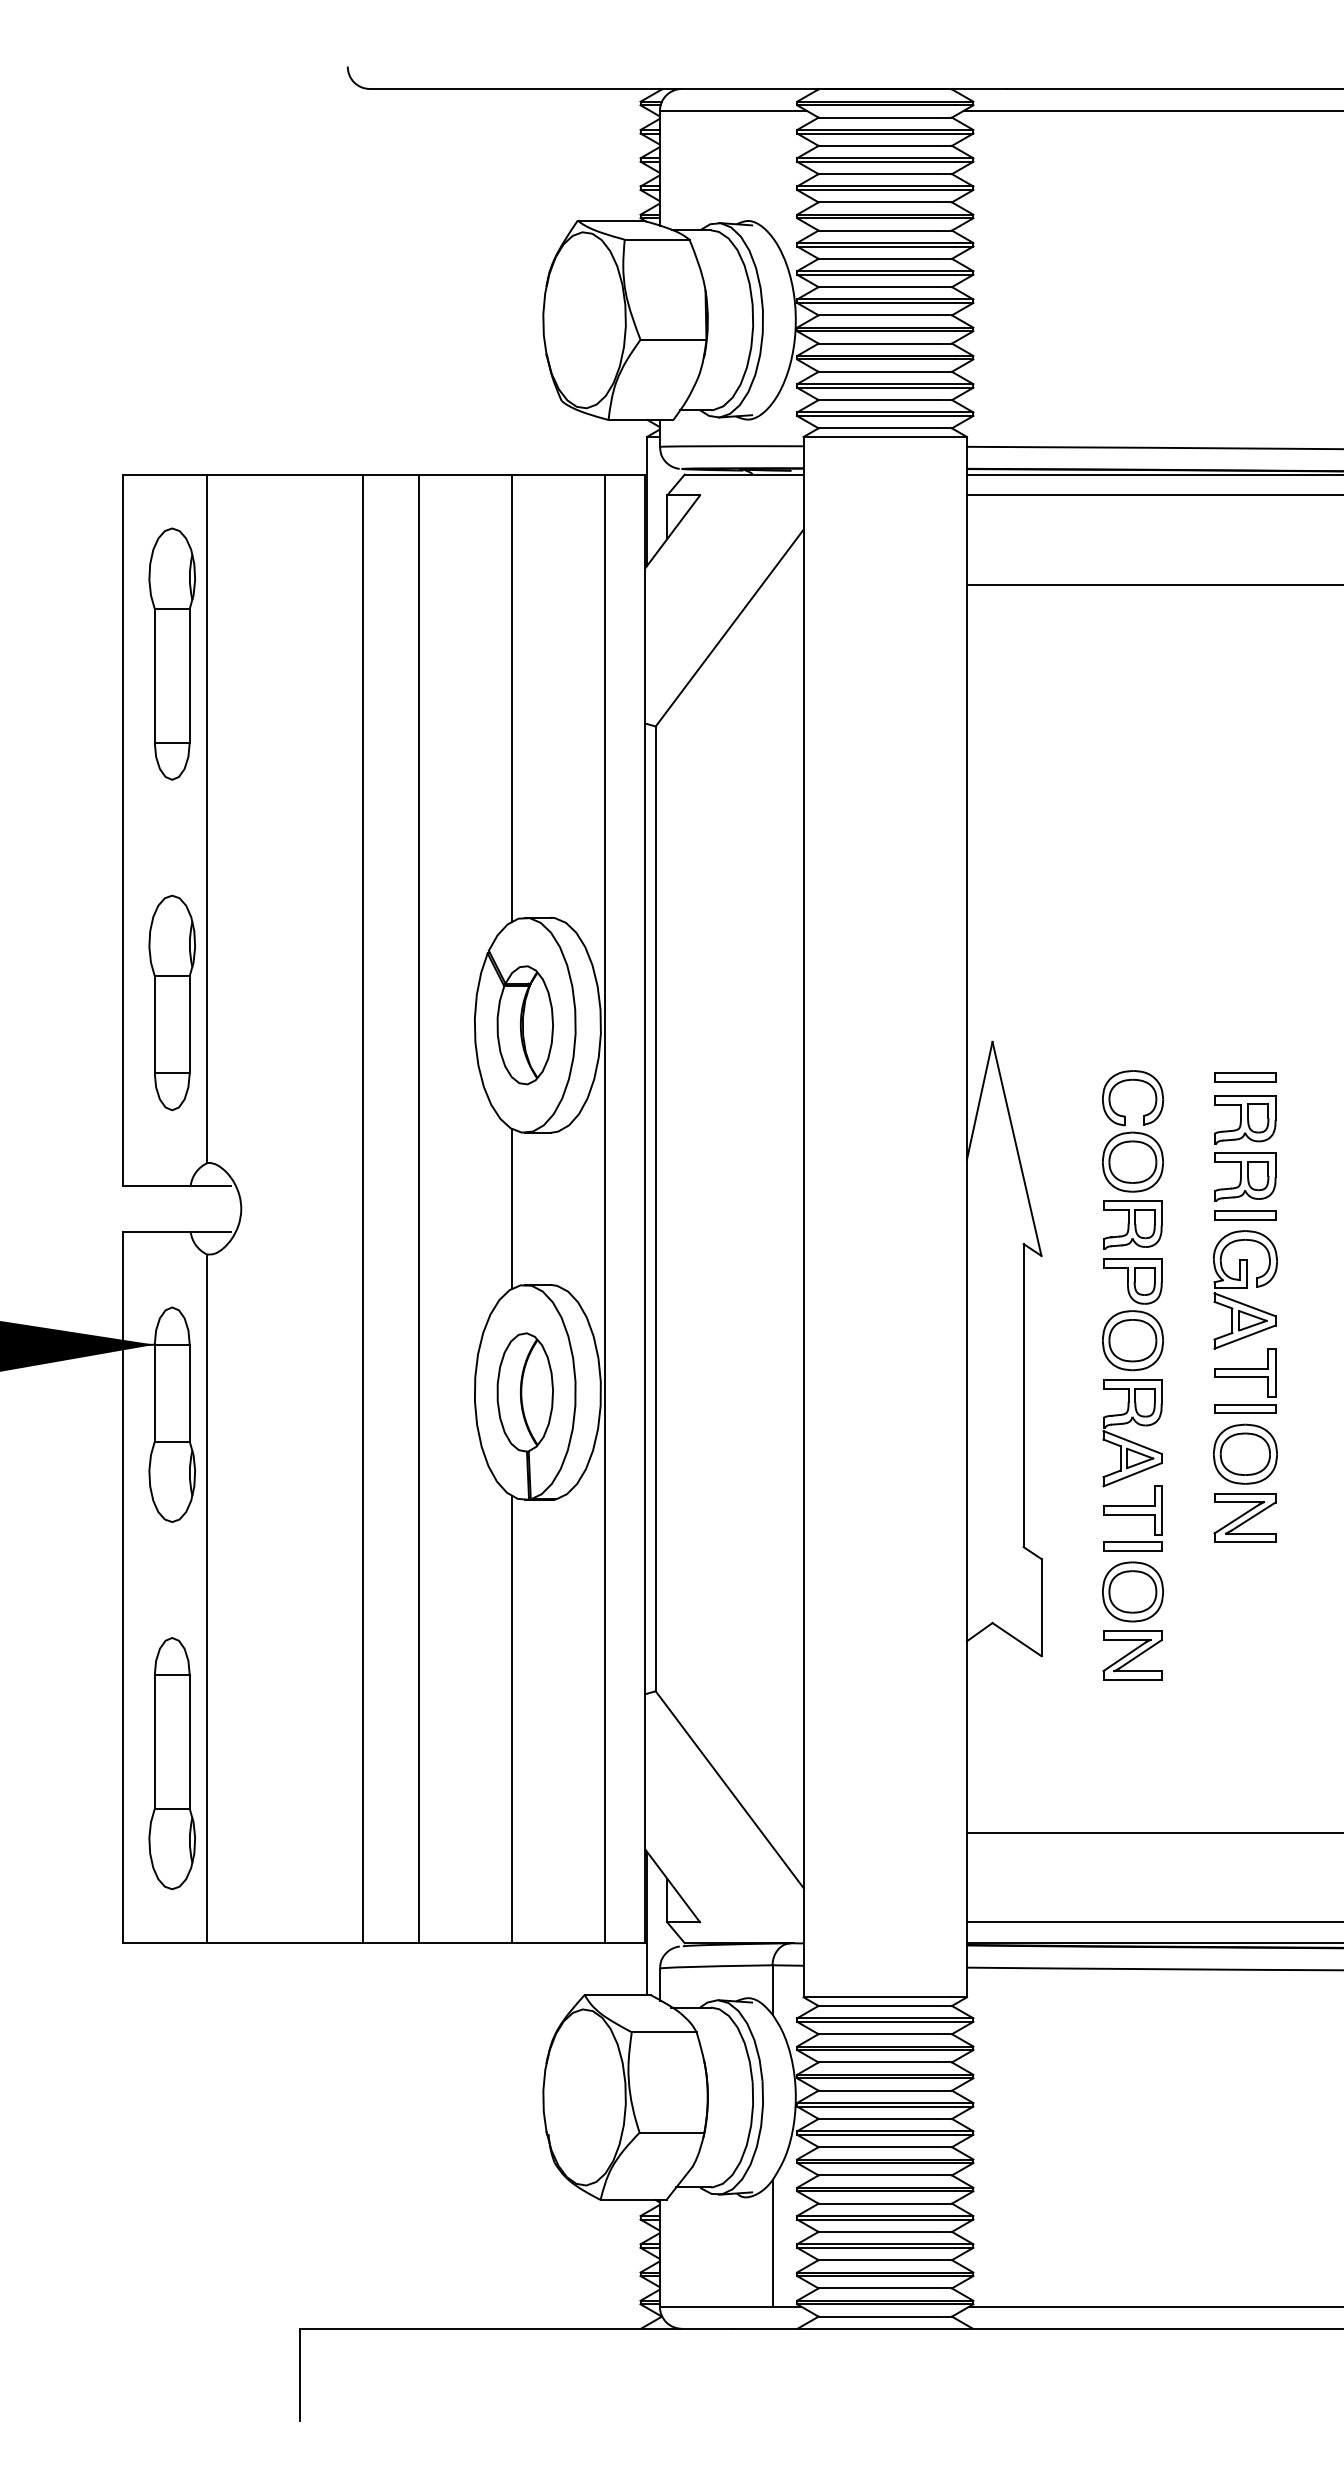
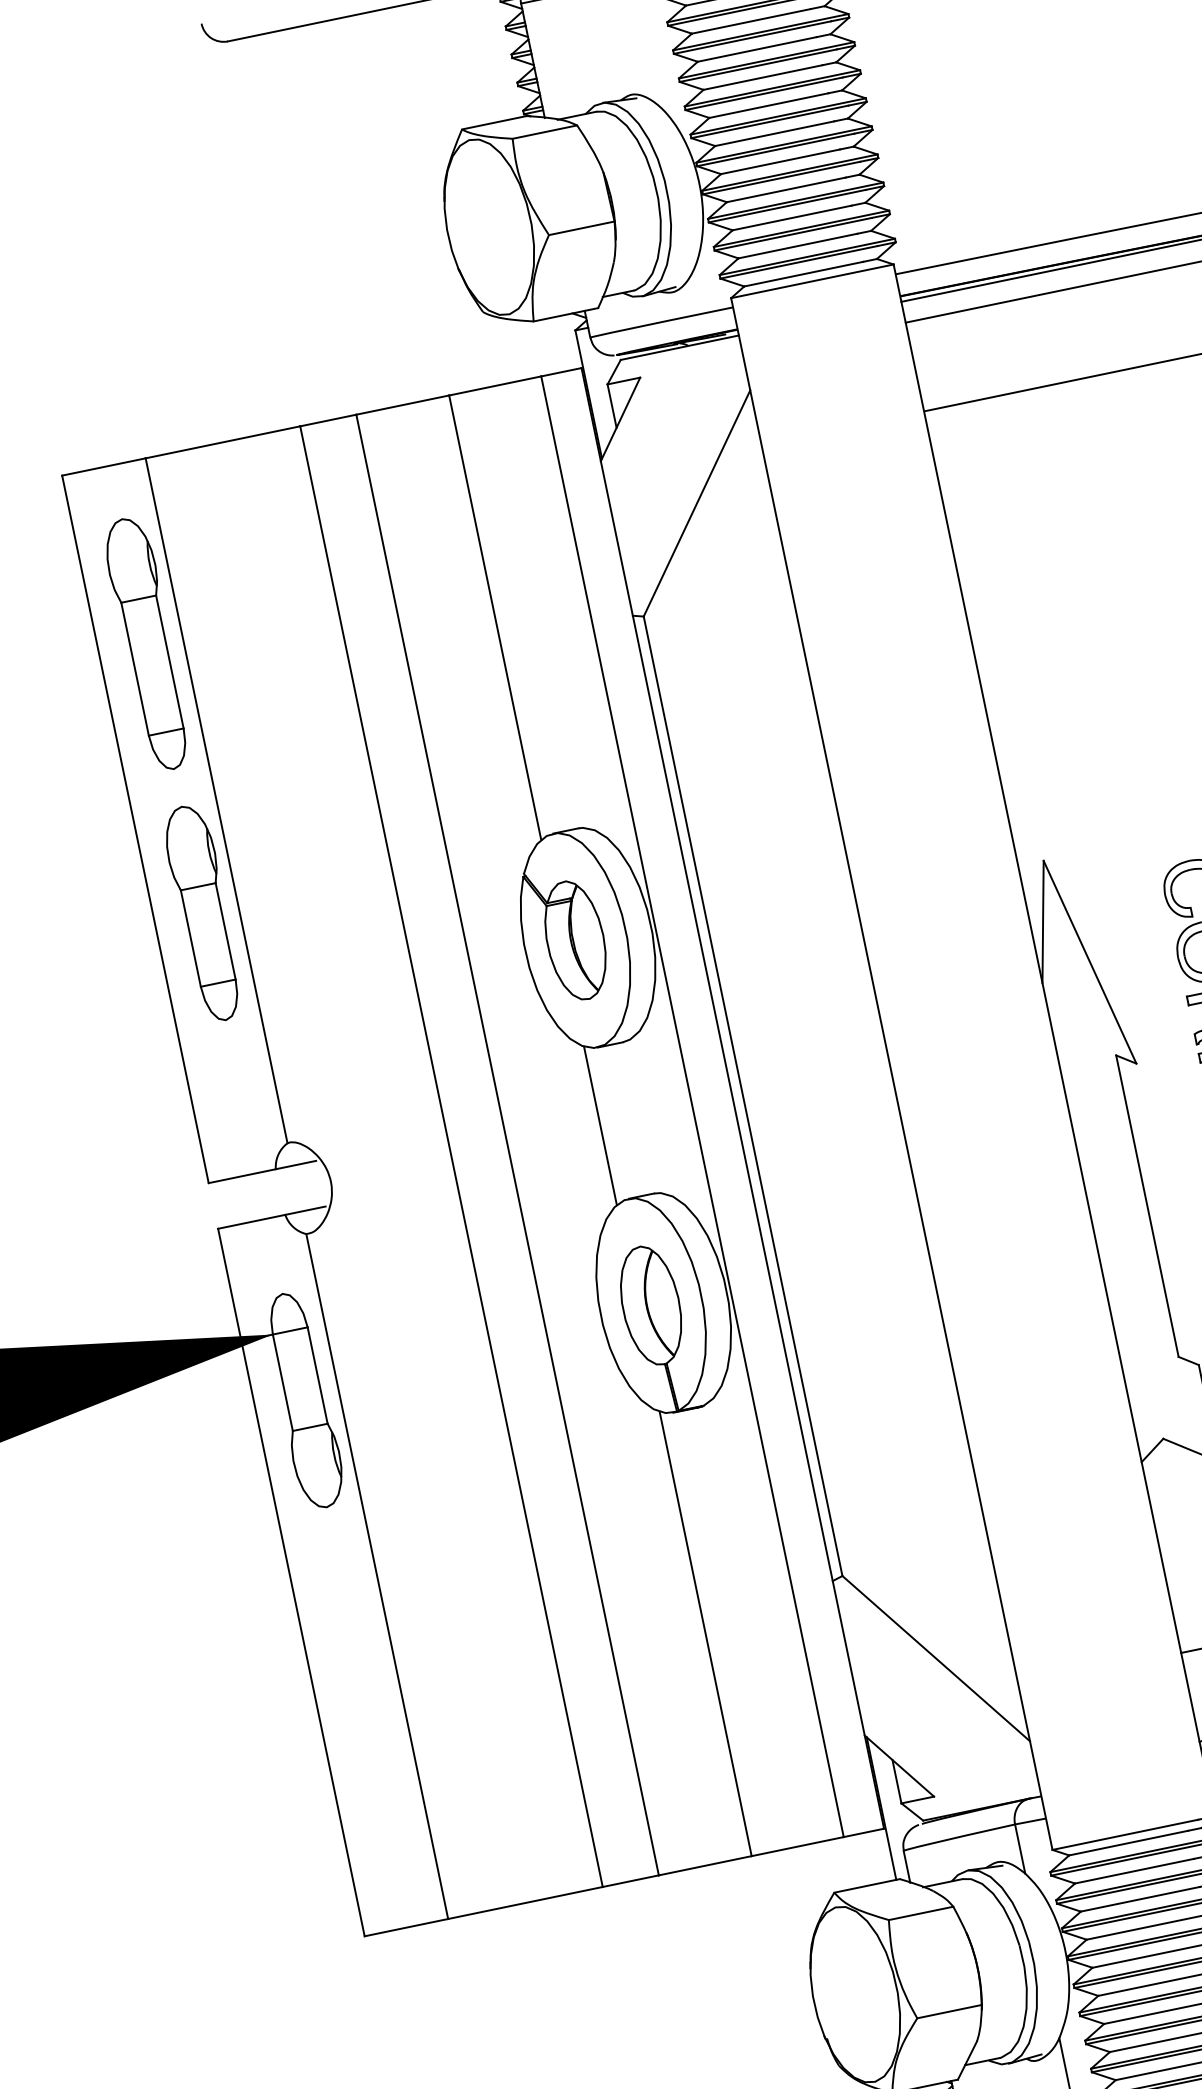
part: (171, 1002) -> (202, 913), moved
part: (171, 1763) -> (375, 1747), removed

